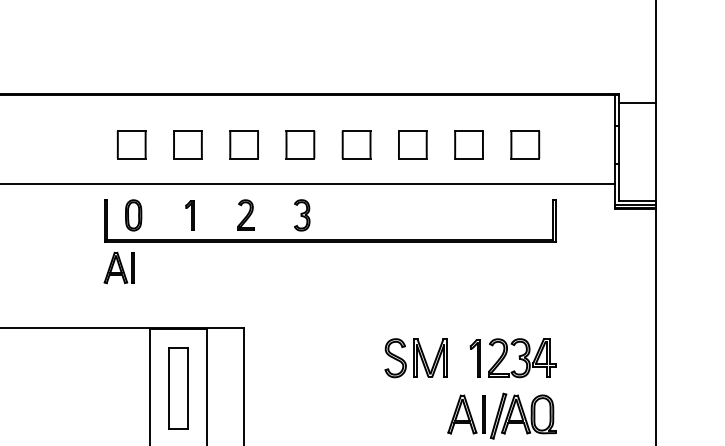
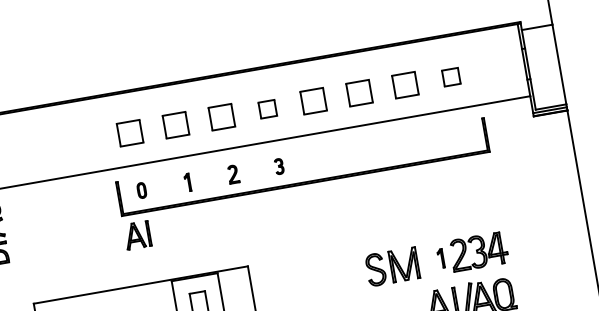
part: (300, 144) -> (267, 108), size x0.7
part: (525, 144) -> (451, 76), size x0.7
part: (245, 214) -> (232, 173), size x0.7
part: (133, 215) -> (141, 190), size x0.6
part: (189, 215) -> (187, 182), size x0.7
part: (302, 215) -> (279, 166), size x0.6
part: (474, 358) -> (440, 258), size x0.6

